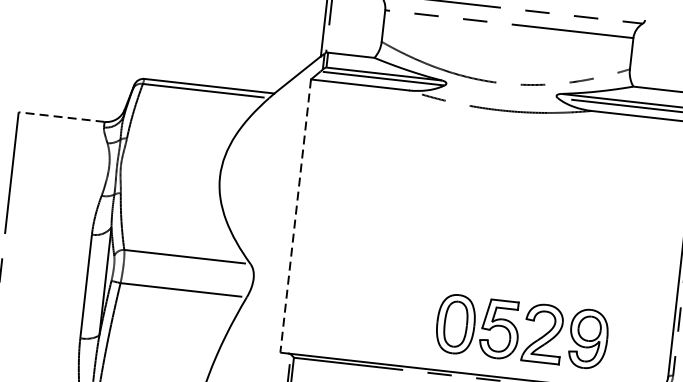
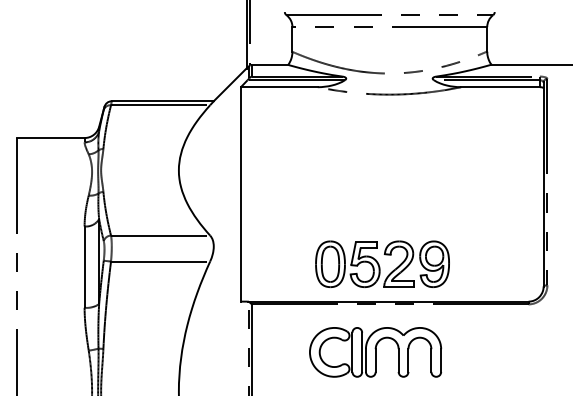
line: (61, 117) -> (50, 138), dashed -> solid
line: (295, 216) -> (240, 194), dashed -> solid
part: (522, 330) -> (382, 263), moved

